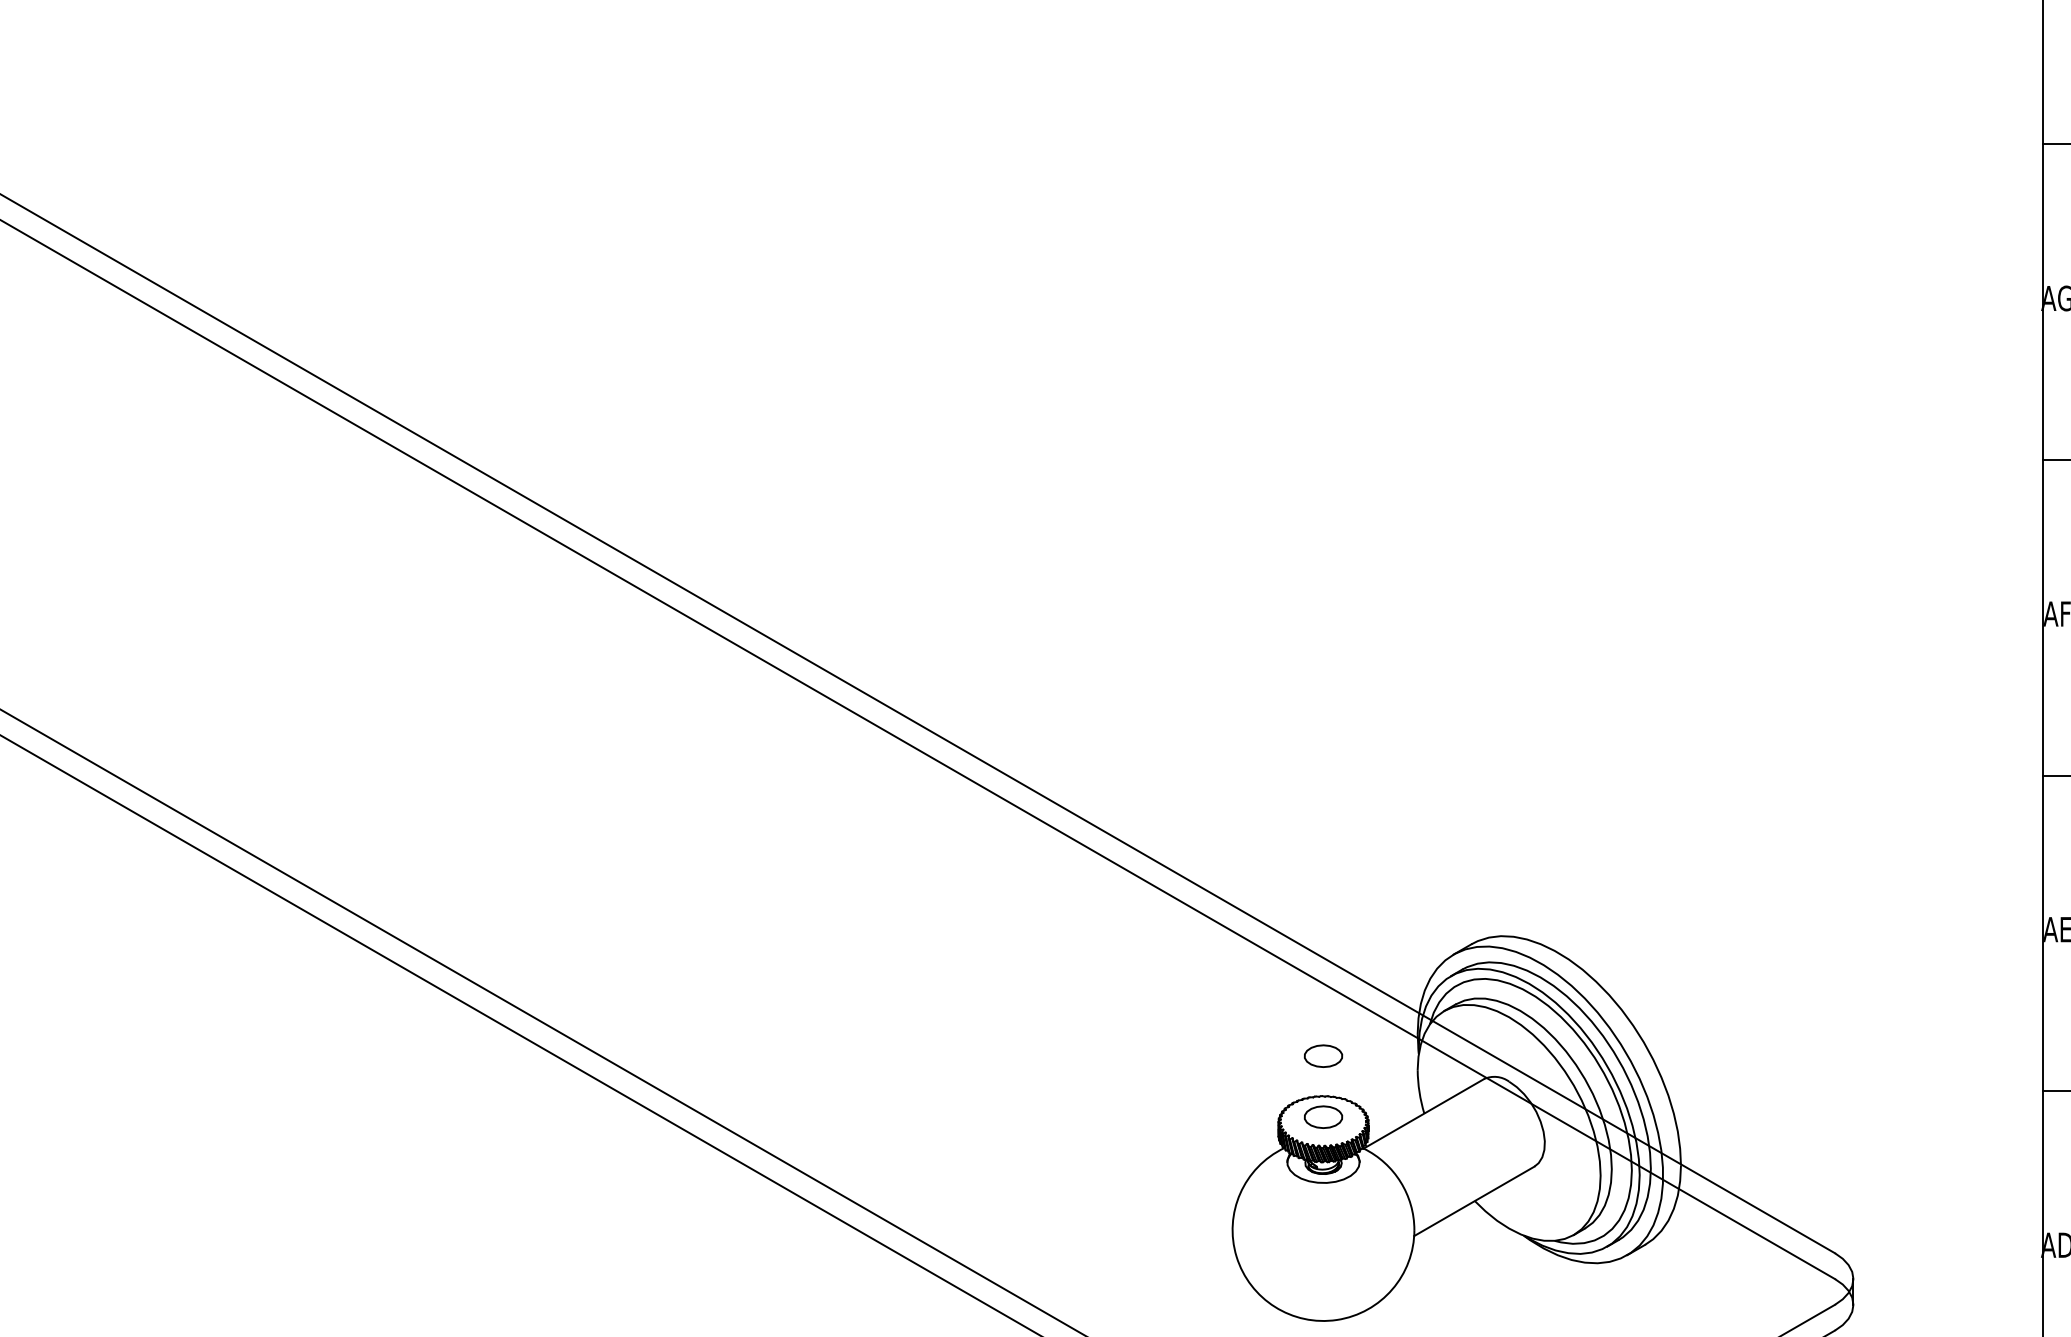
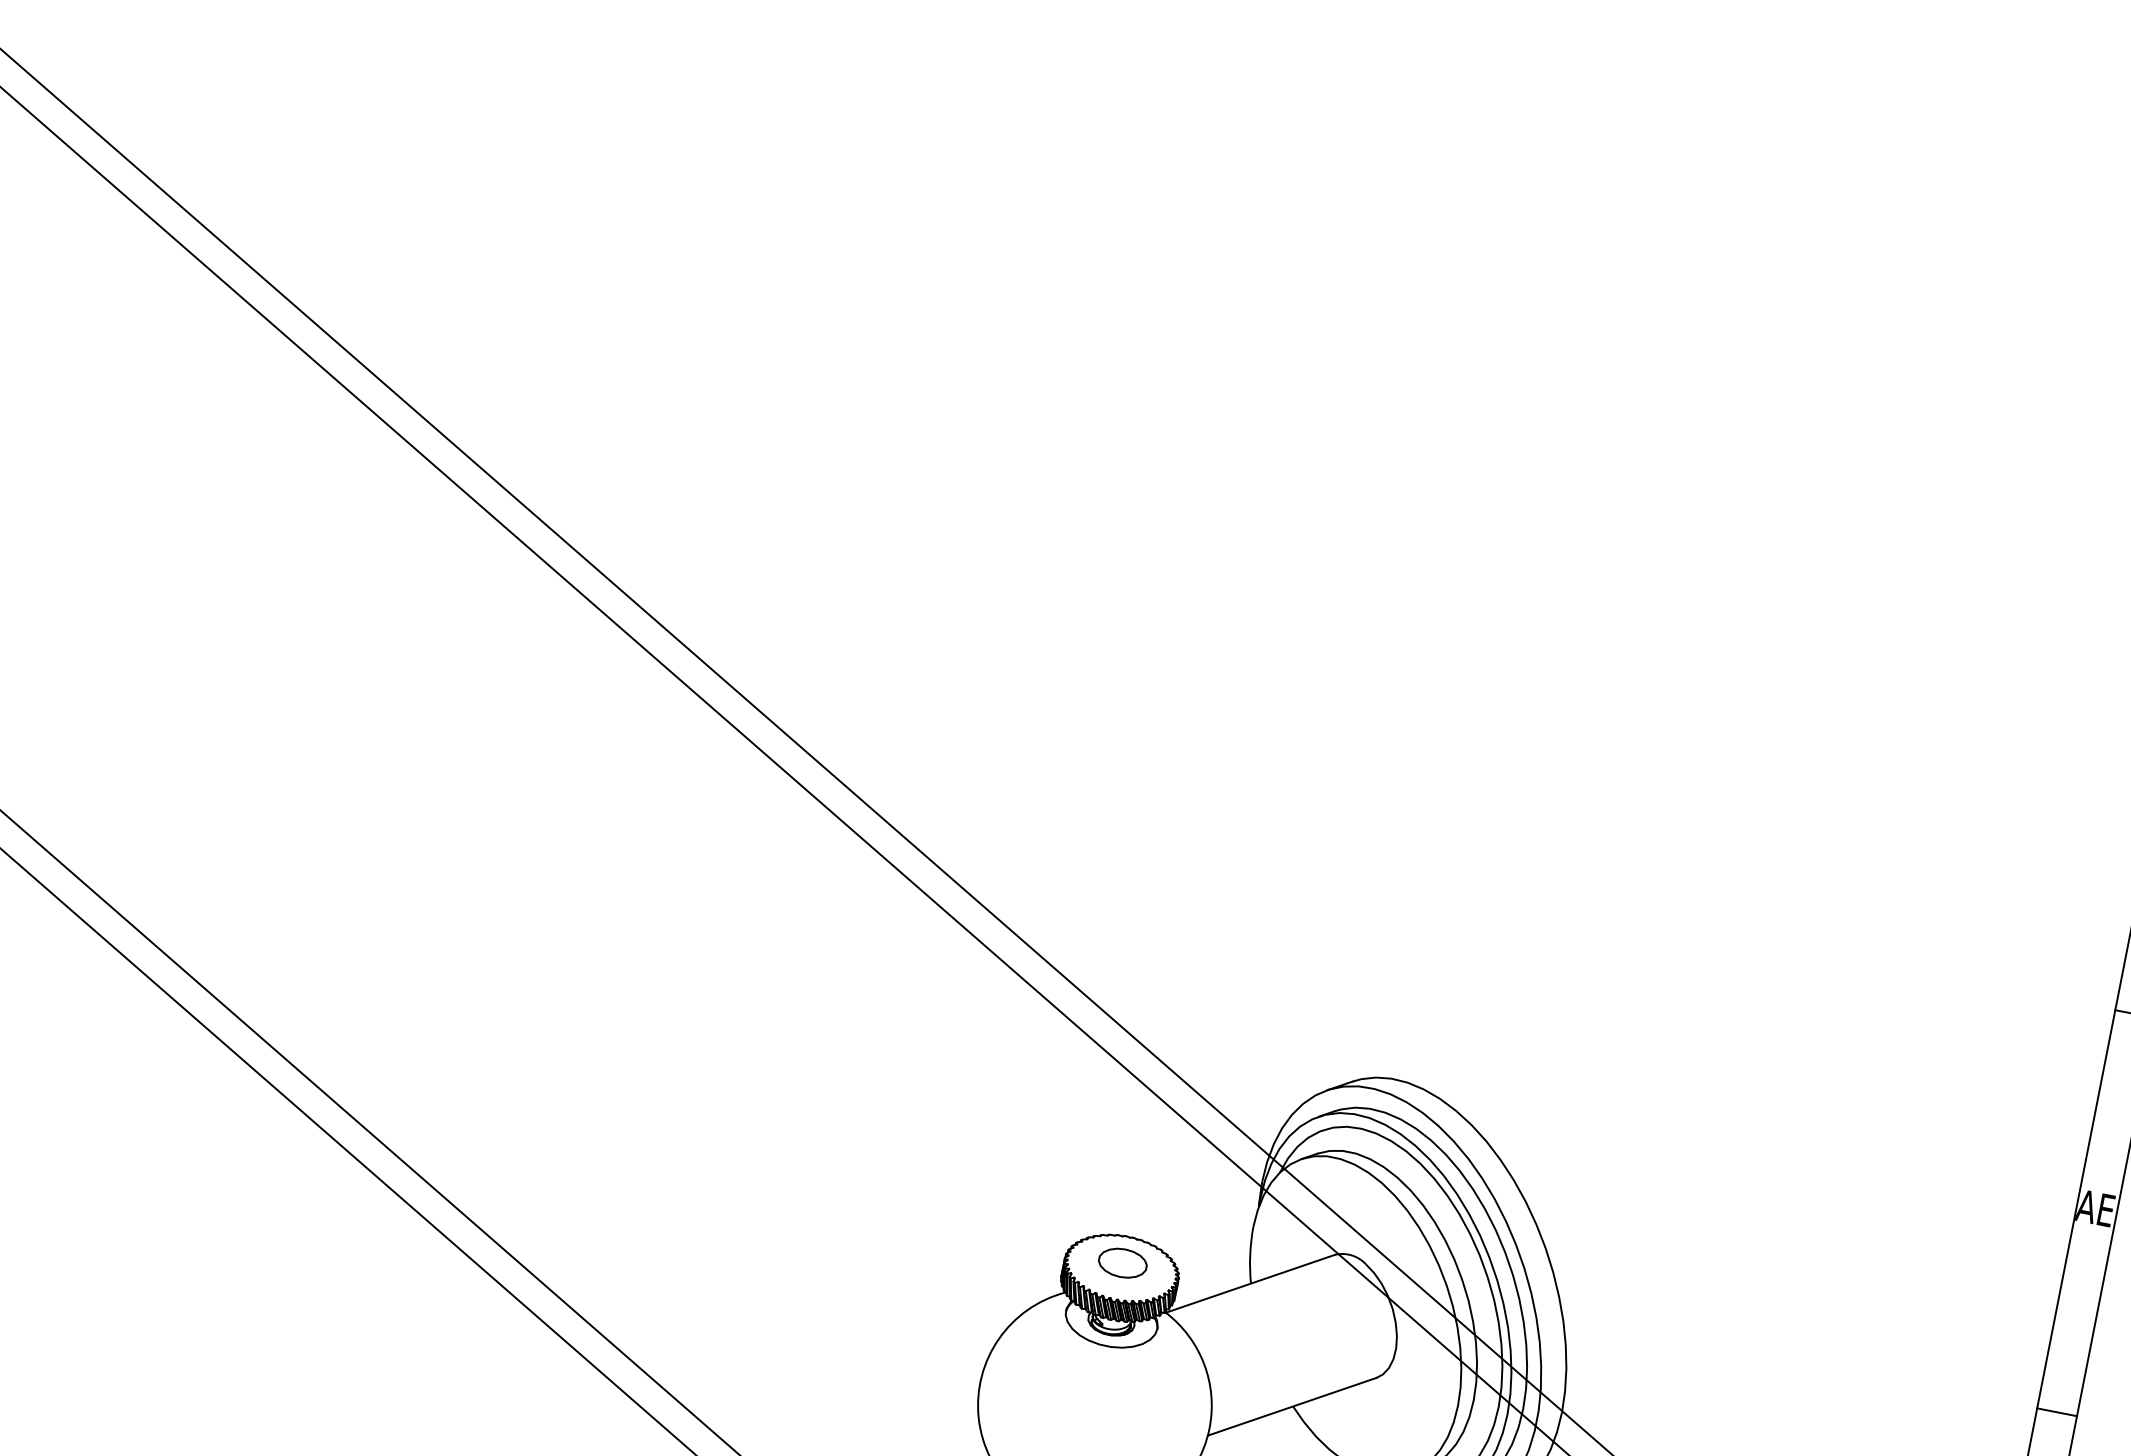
part: (1323, 1055) -> (1138, 1185), removed

